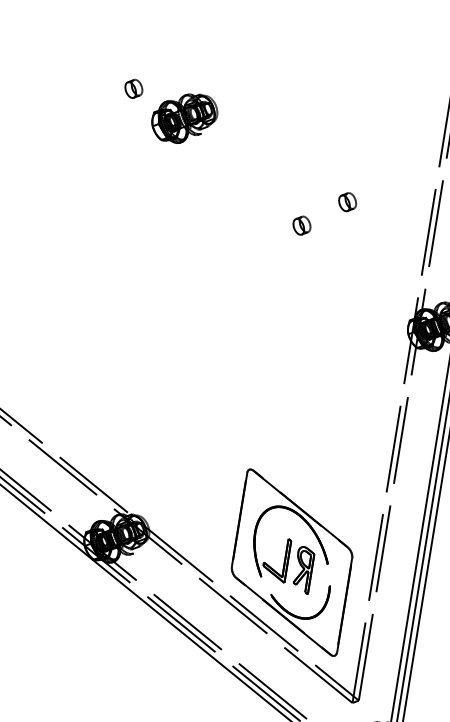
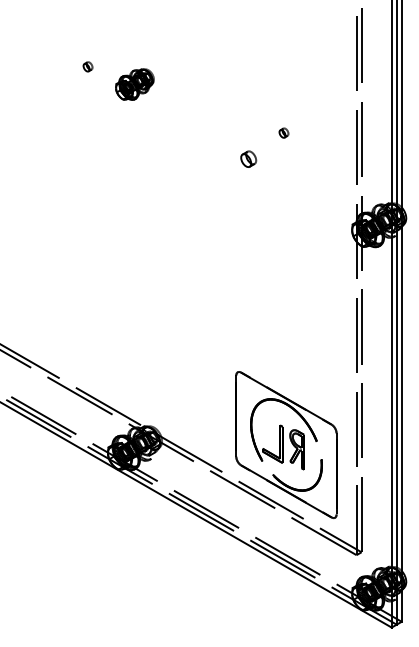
part: (133, 88) -> (87, 66), size x0.6
part: (184, 118) -> (134, 84), size x0.7
part: (347, 201) -> (283, 132), size x0.6

